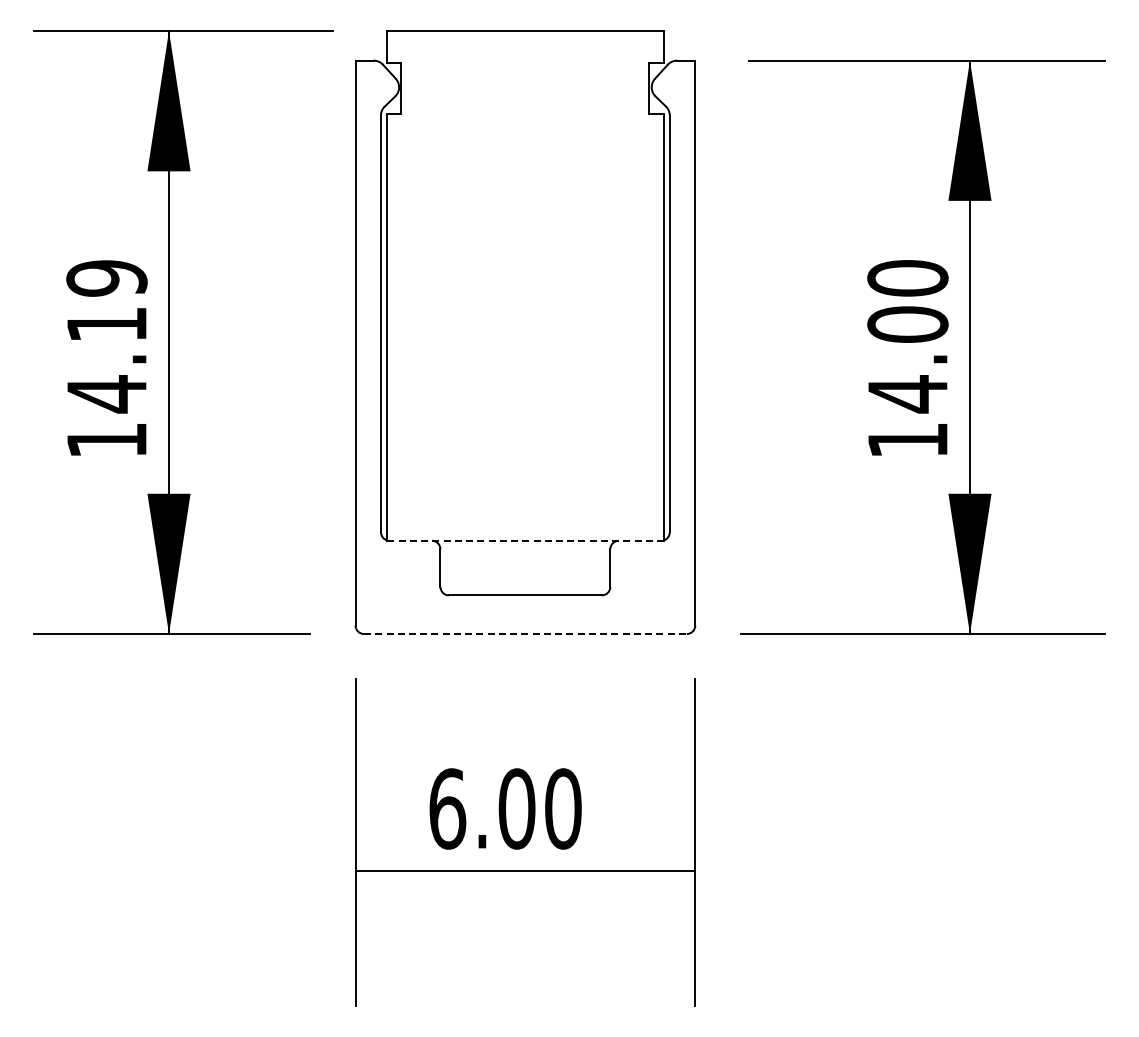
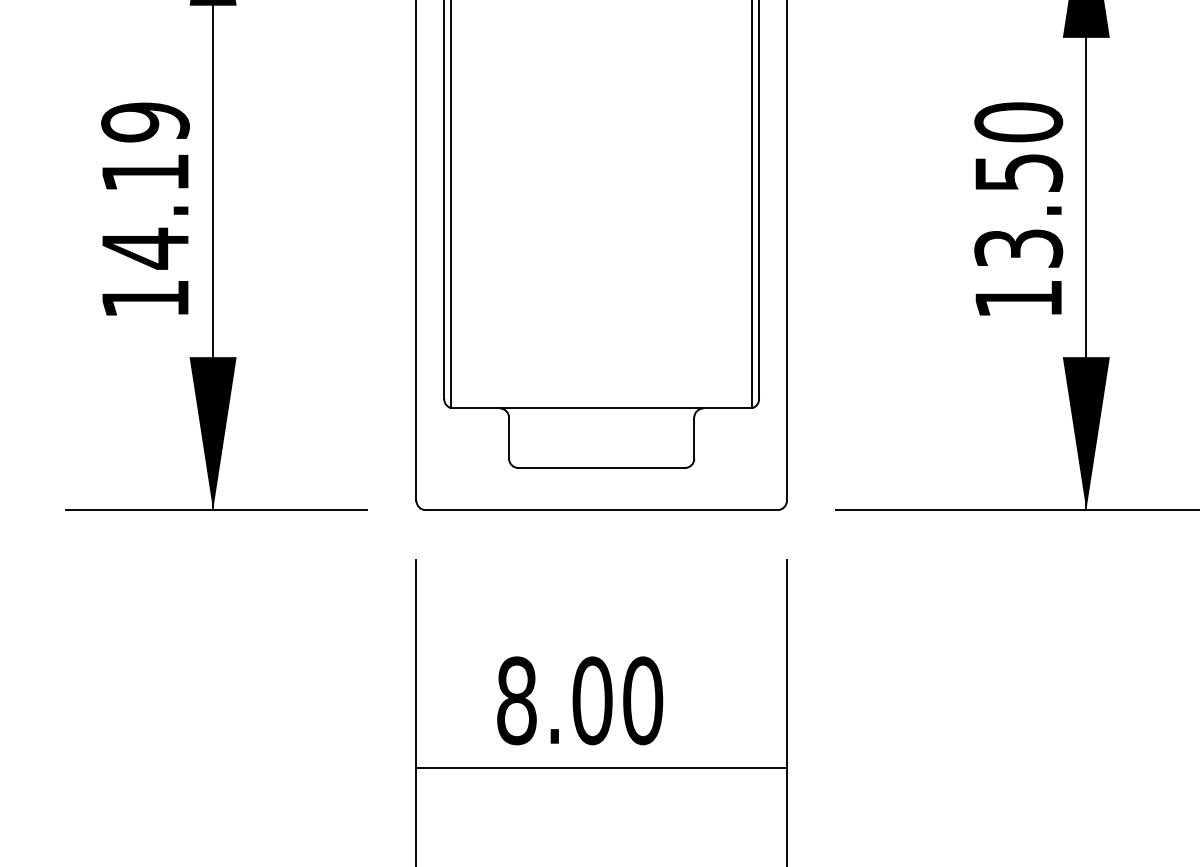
text: (907, 359) -> (1018, 210), 14.00 -> 13.50
line: (525, 540) -> (601, 408), dashed -> solid
line: (525, 634) -> (601, 510), dashed -> solid
text: (447, 808) -> (516, 700), 6.00 -> 8.00

